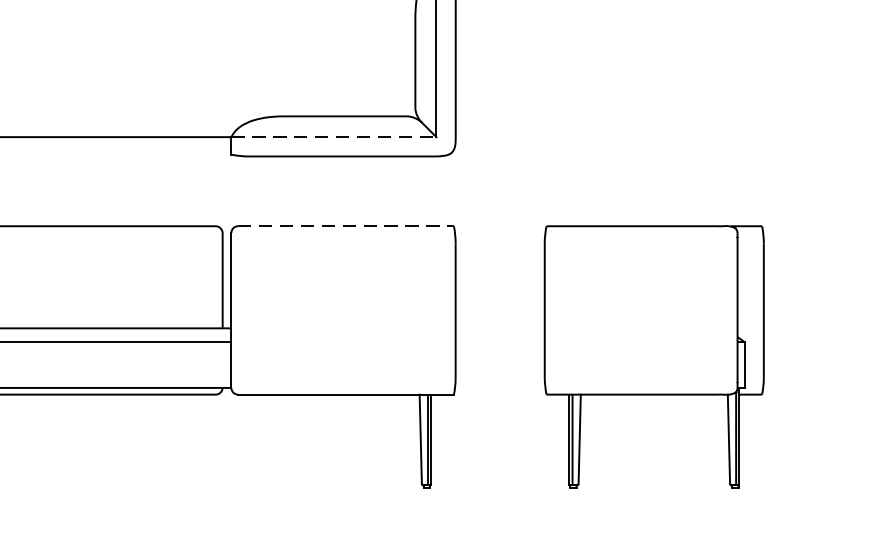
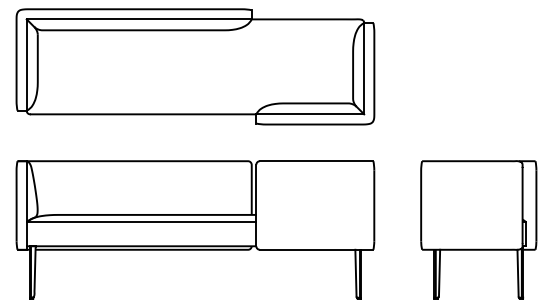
line: (334, 137) -> (310, 114), dashed -> solid
line: (345, 226) -> (316, 161), dashed -> solid

